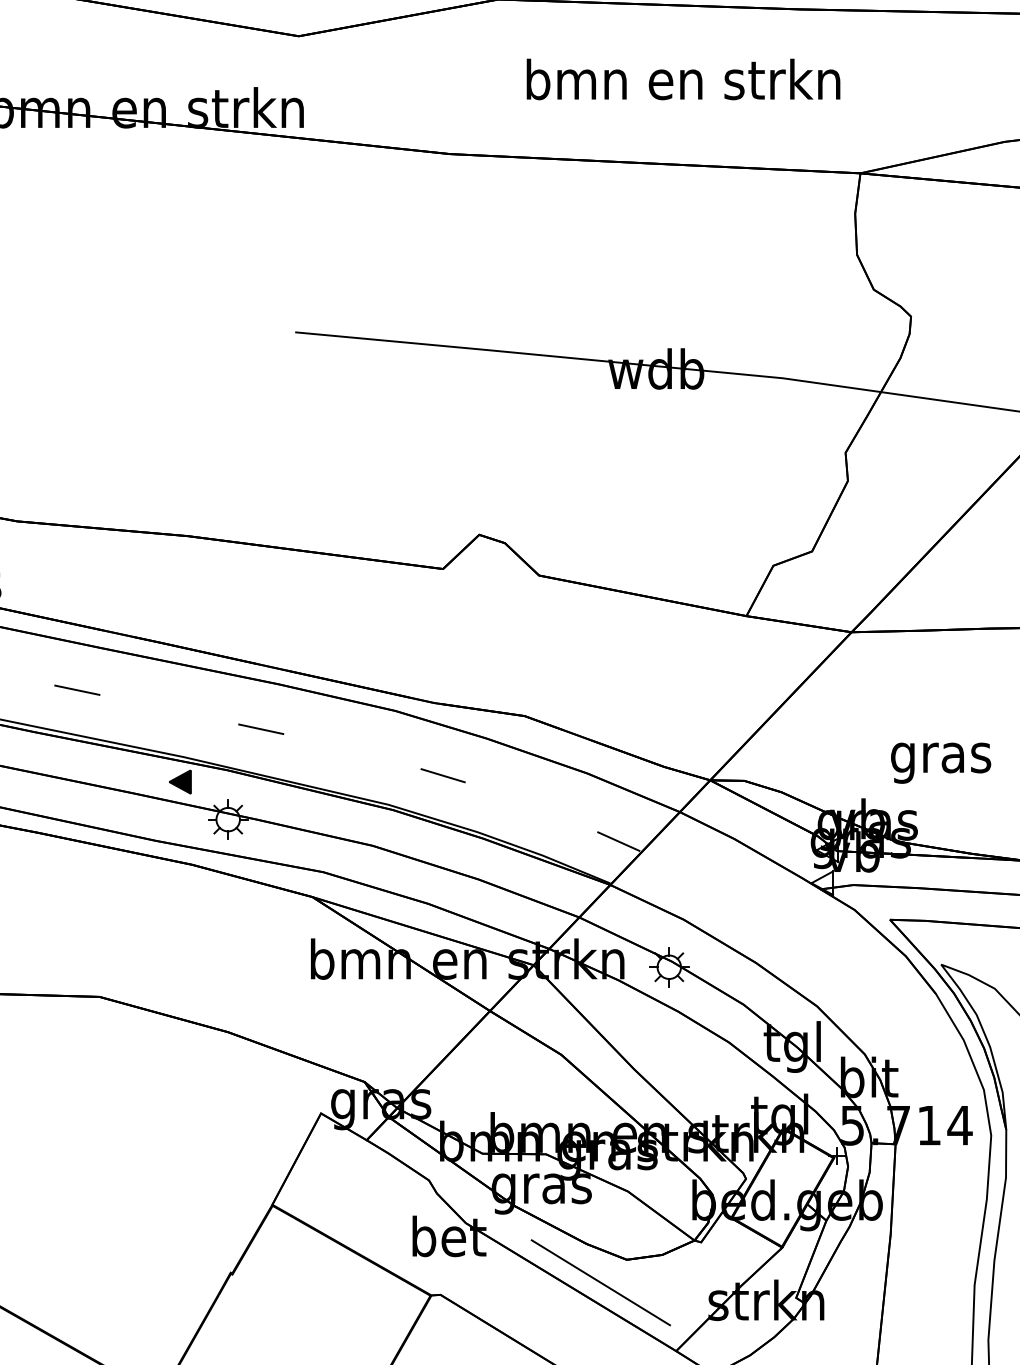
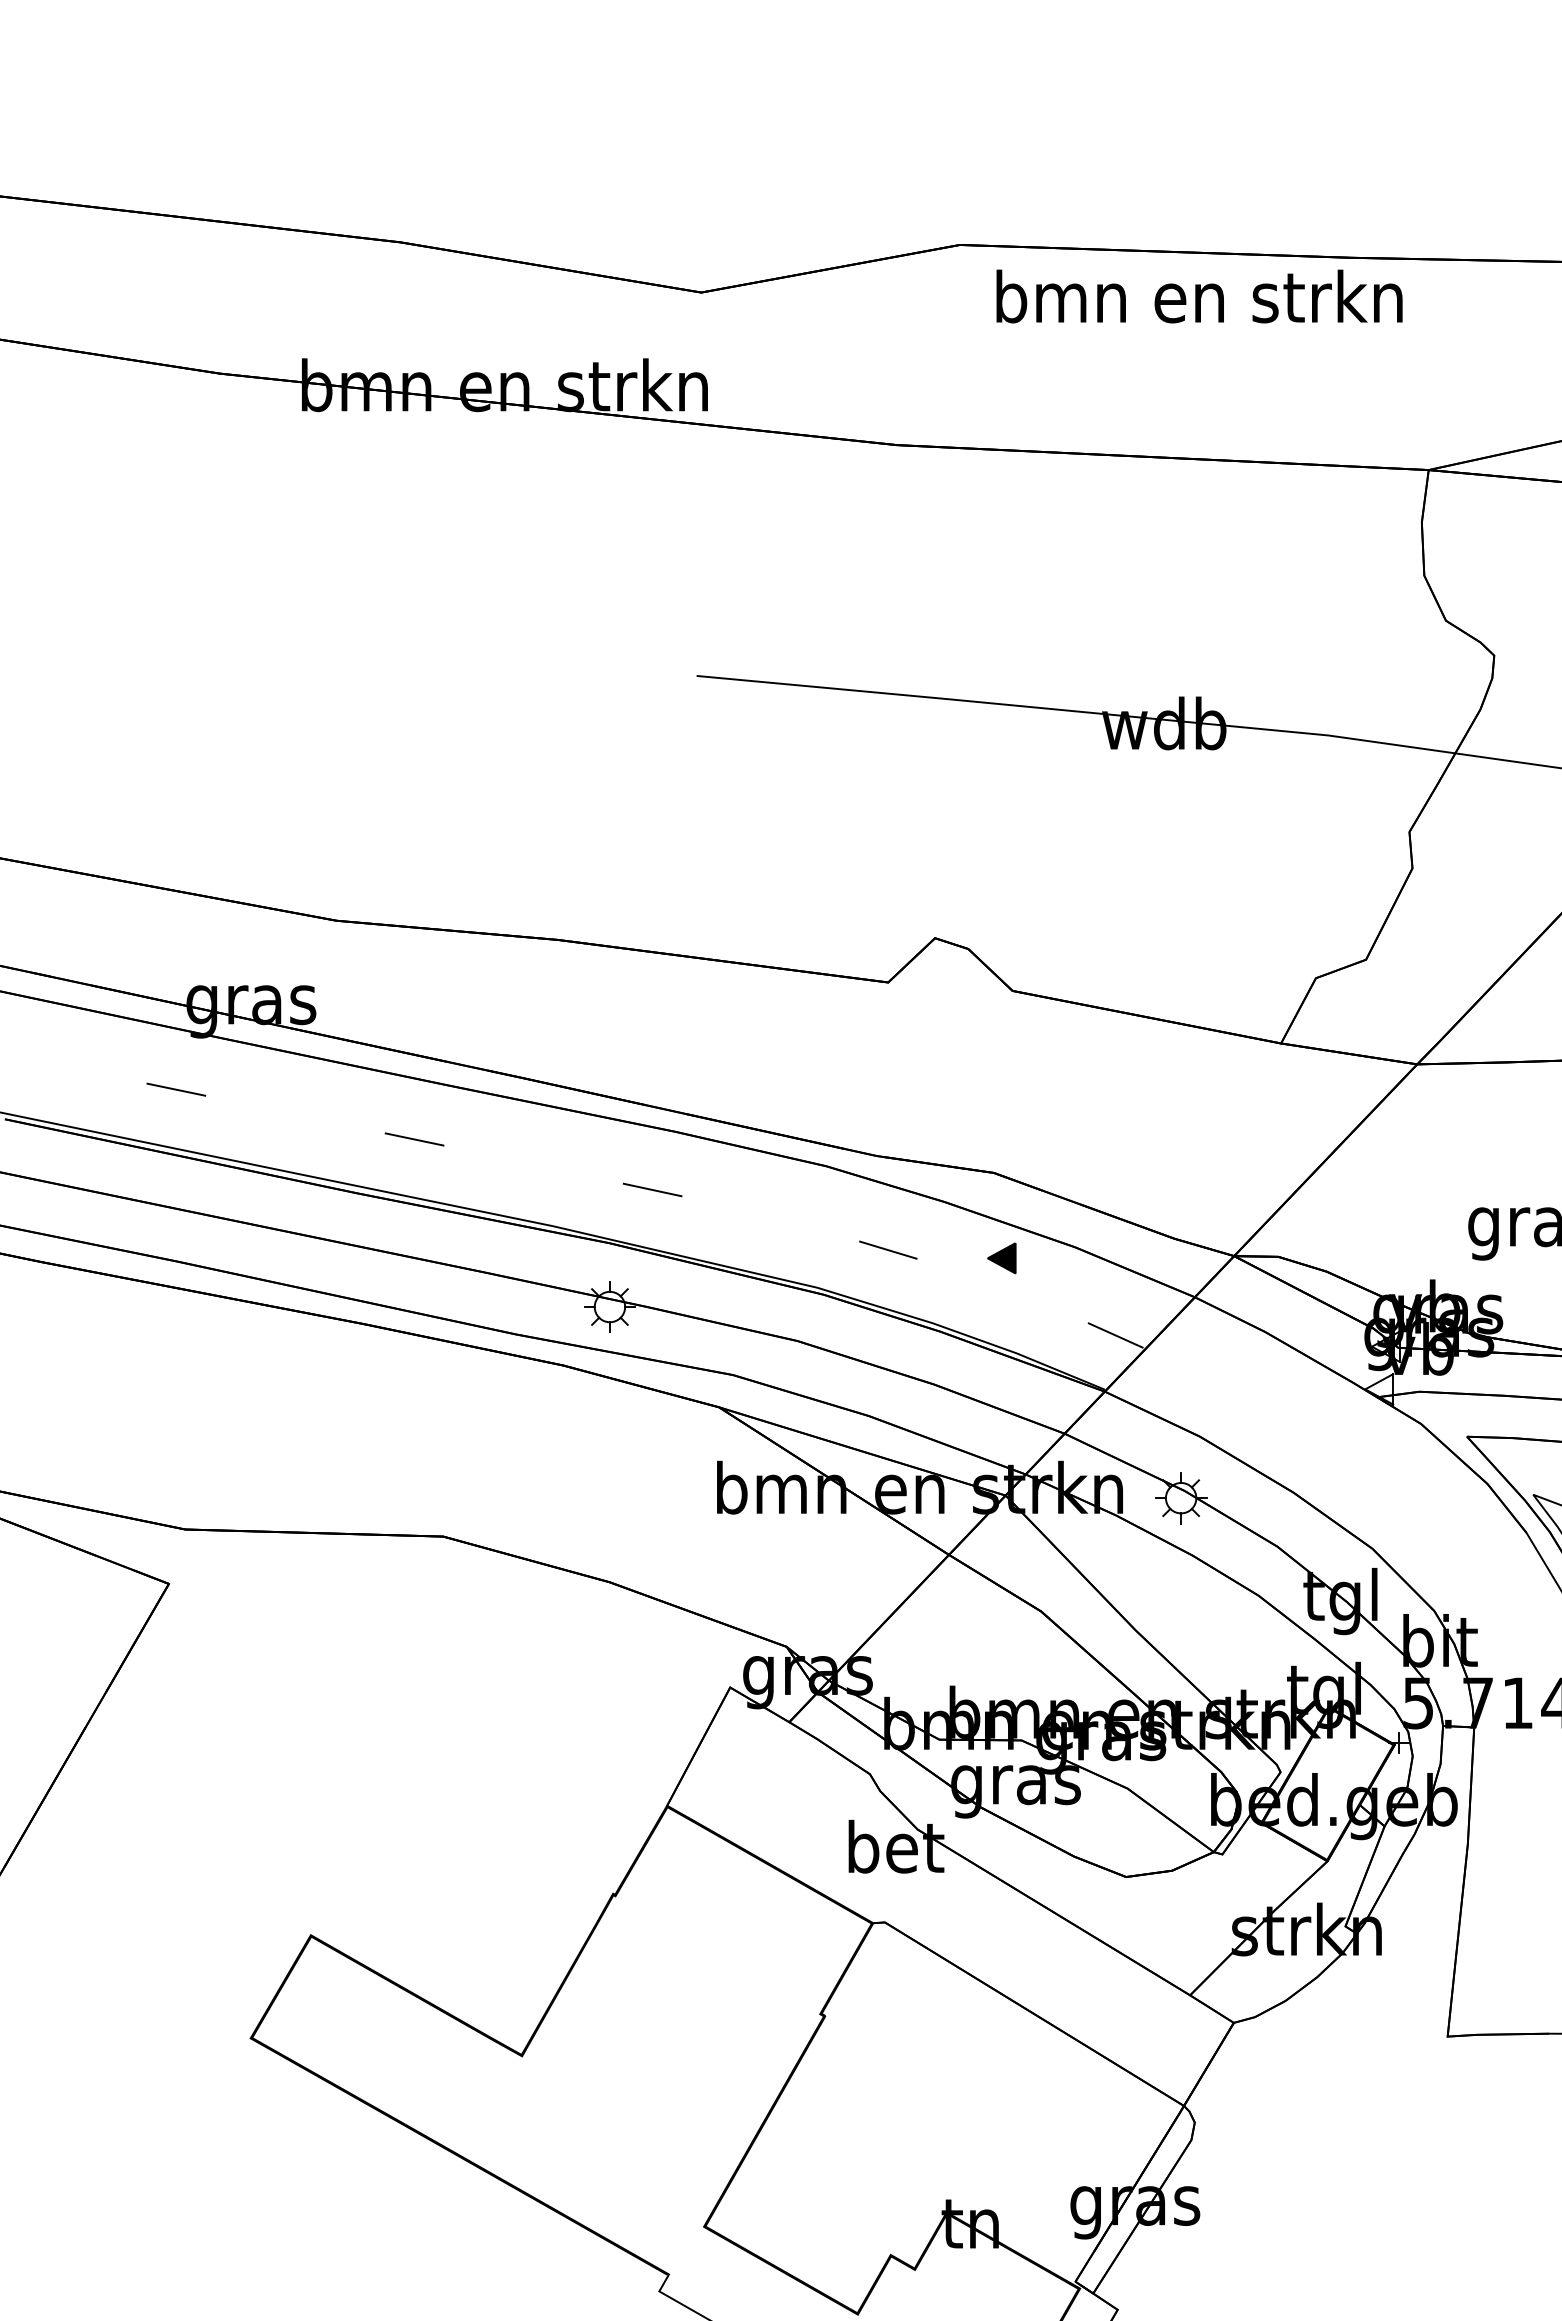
text: (683, 79) -> (1199, 296), moved
part: (180, 782) -> (1001, 1258), moved
line: (600, 1282) -> (1092, 1906), removed

